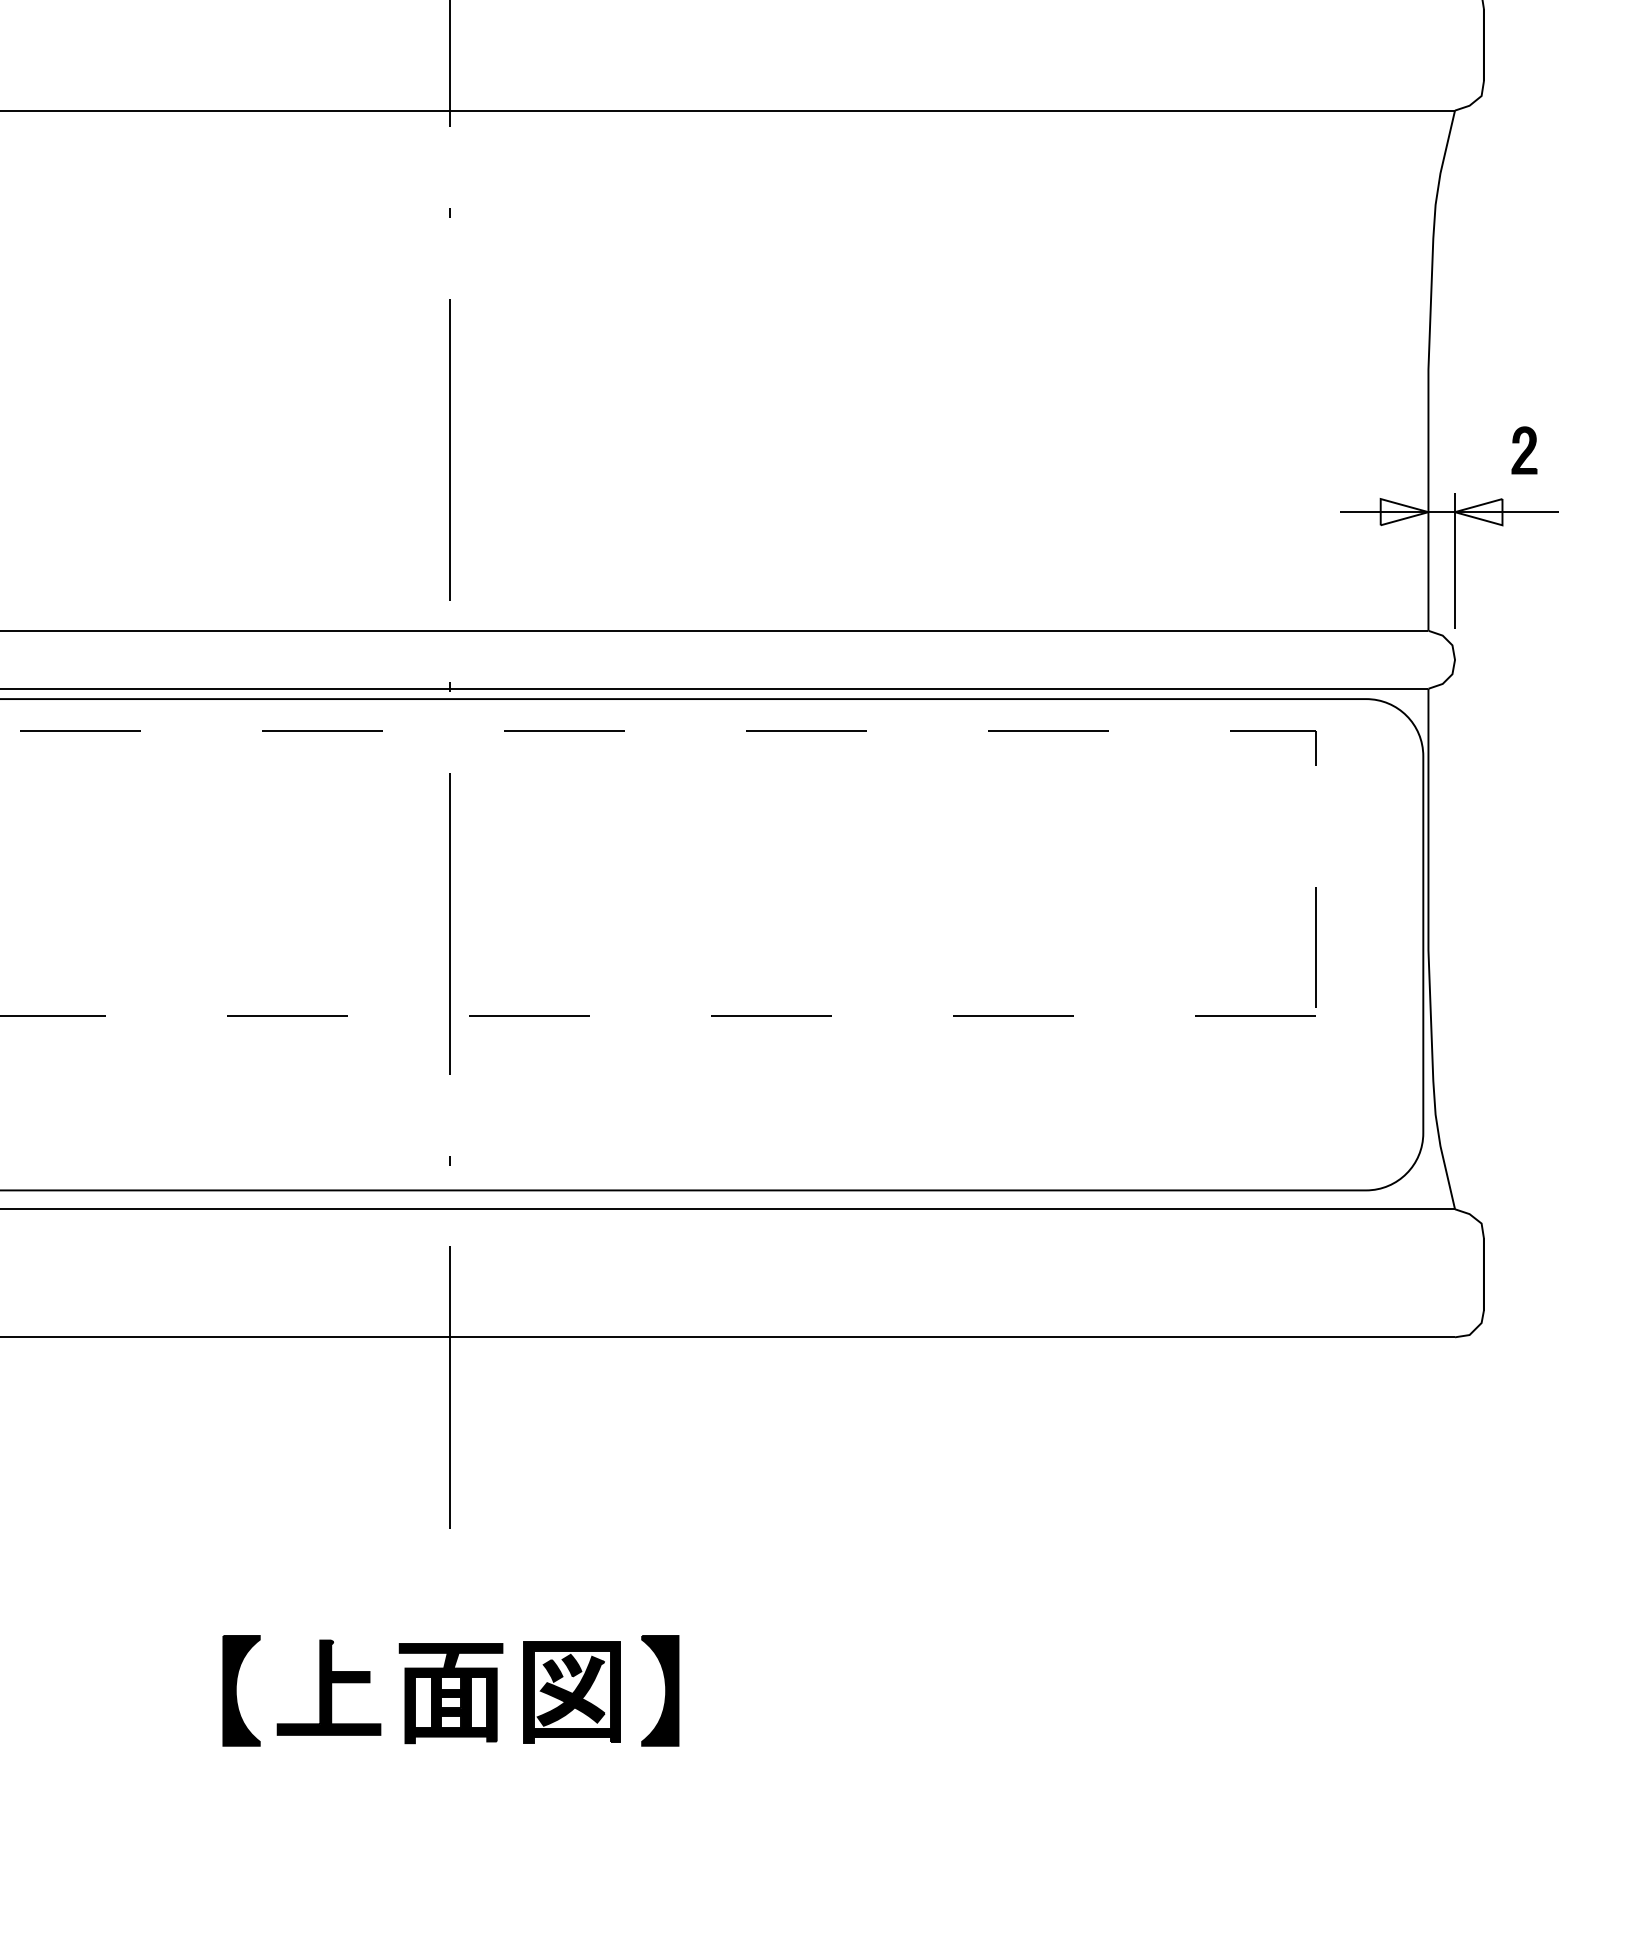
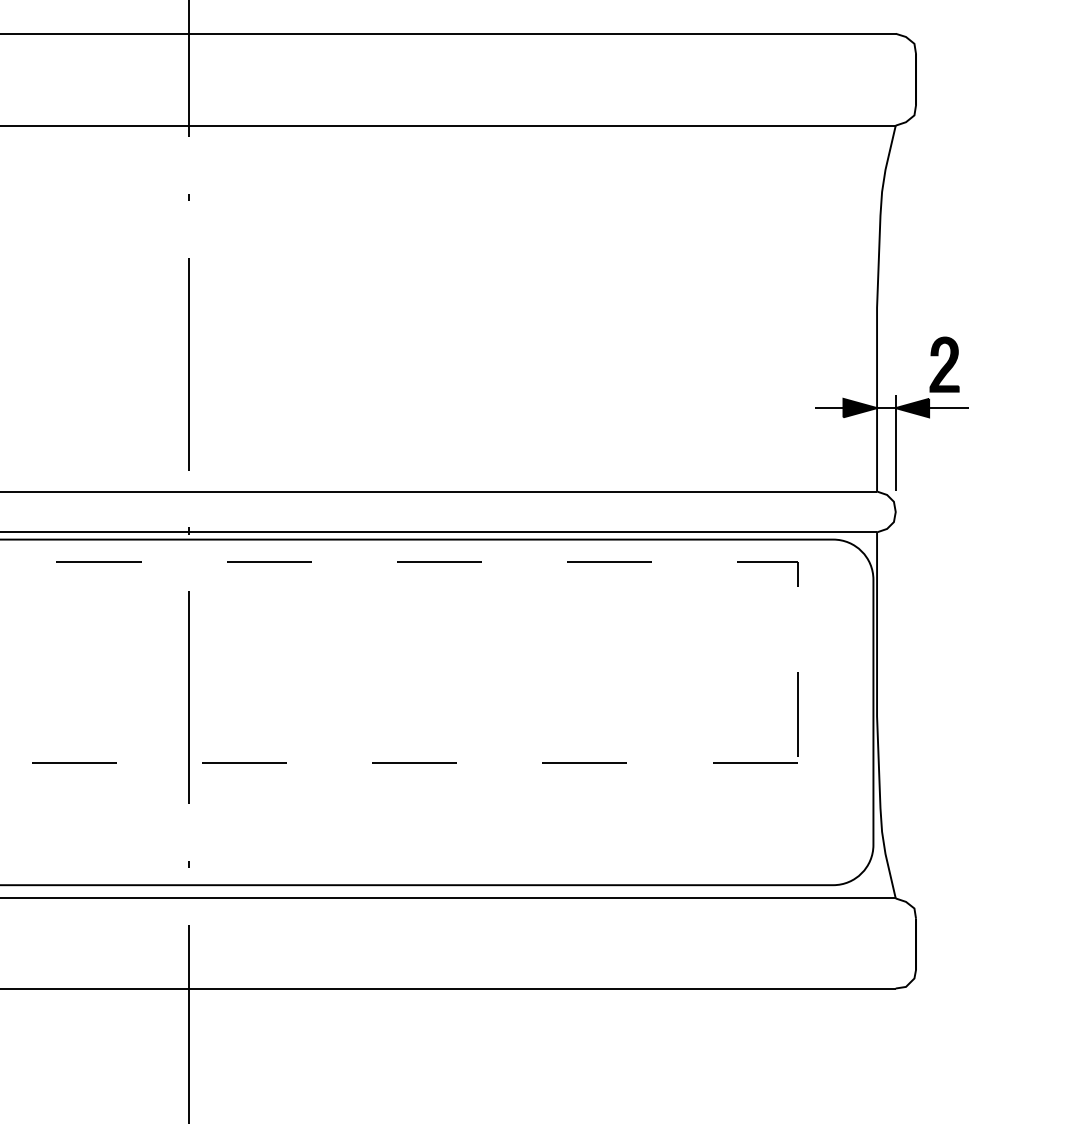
part: (1524, 450) -> (944, 364), size x1.67
fill: (1404, 512) -> (860, 408), added
fill: (1478, 512) -> (912, 408), added

